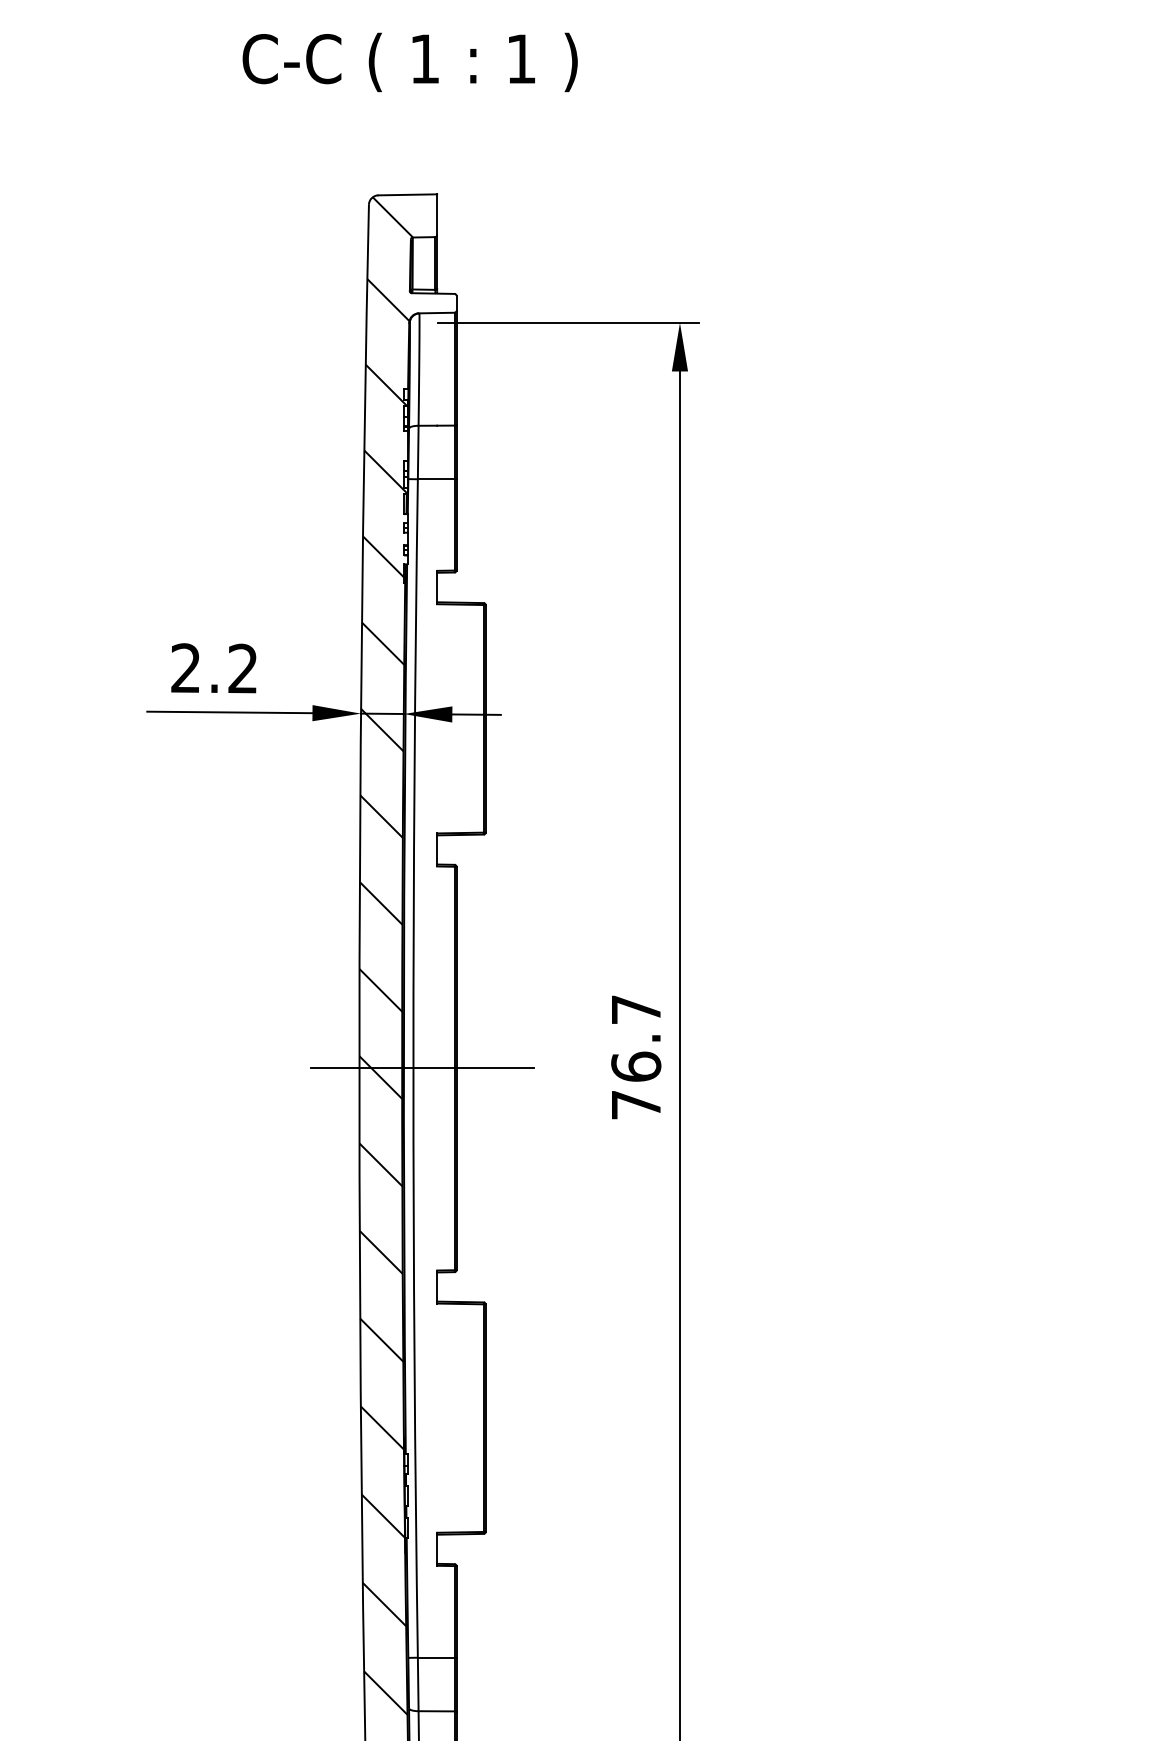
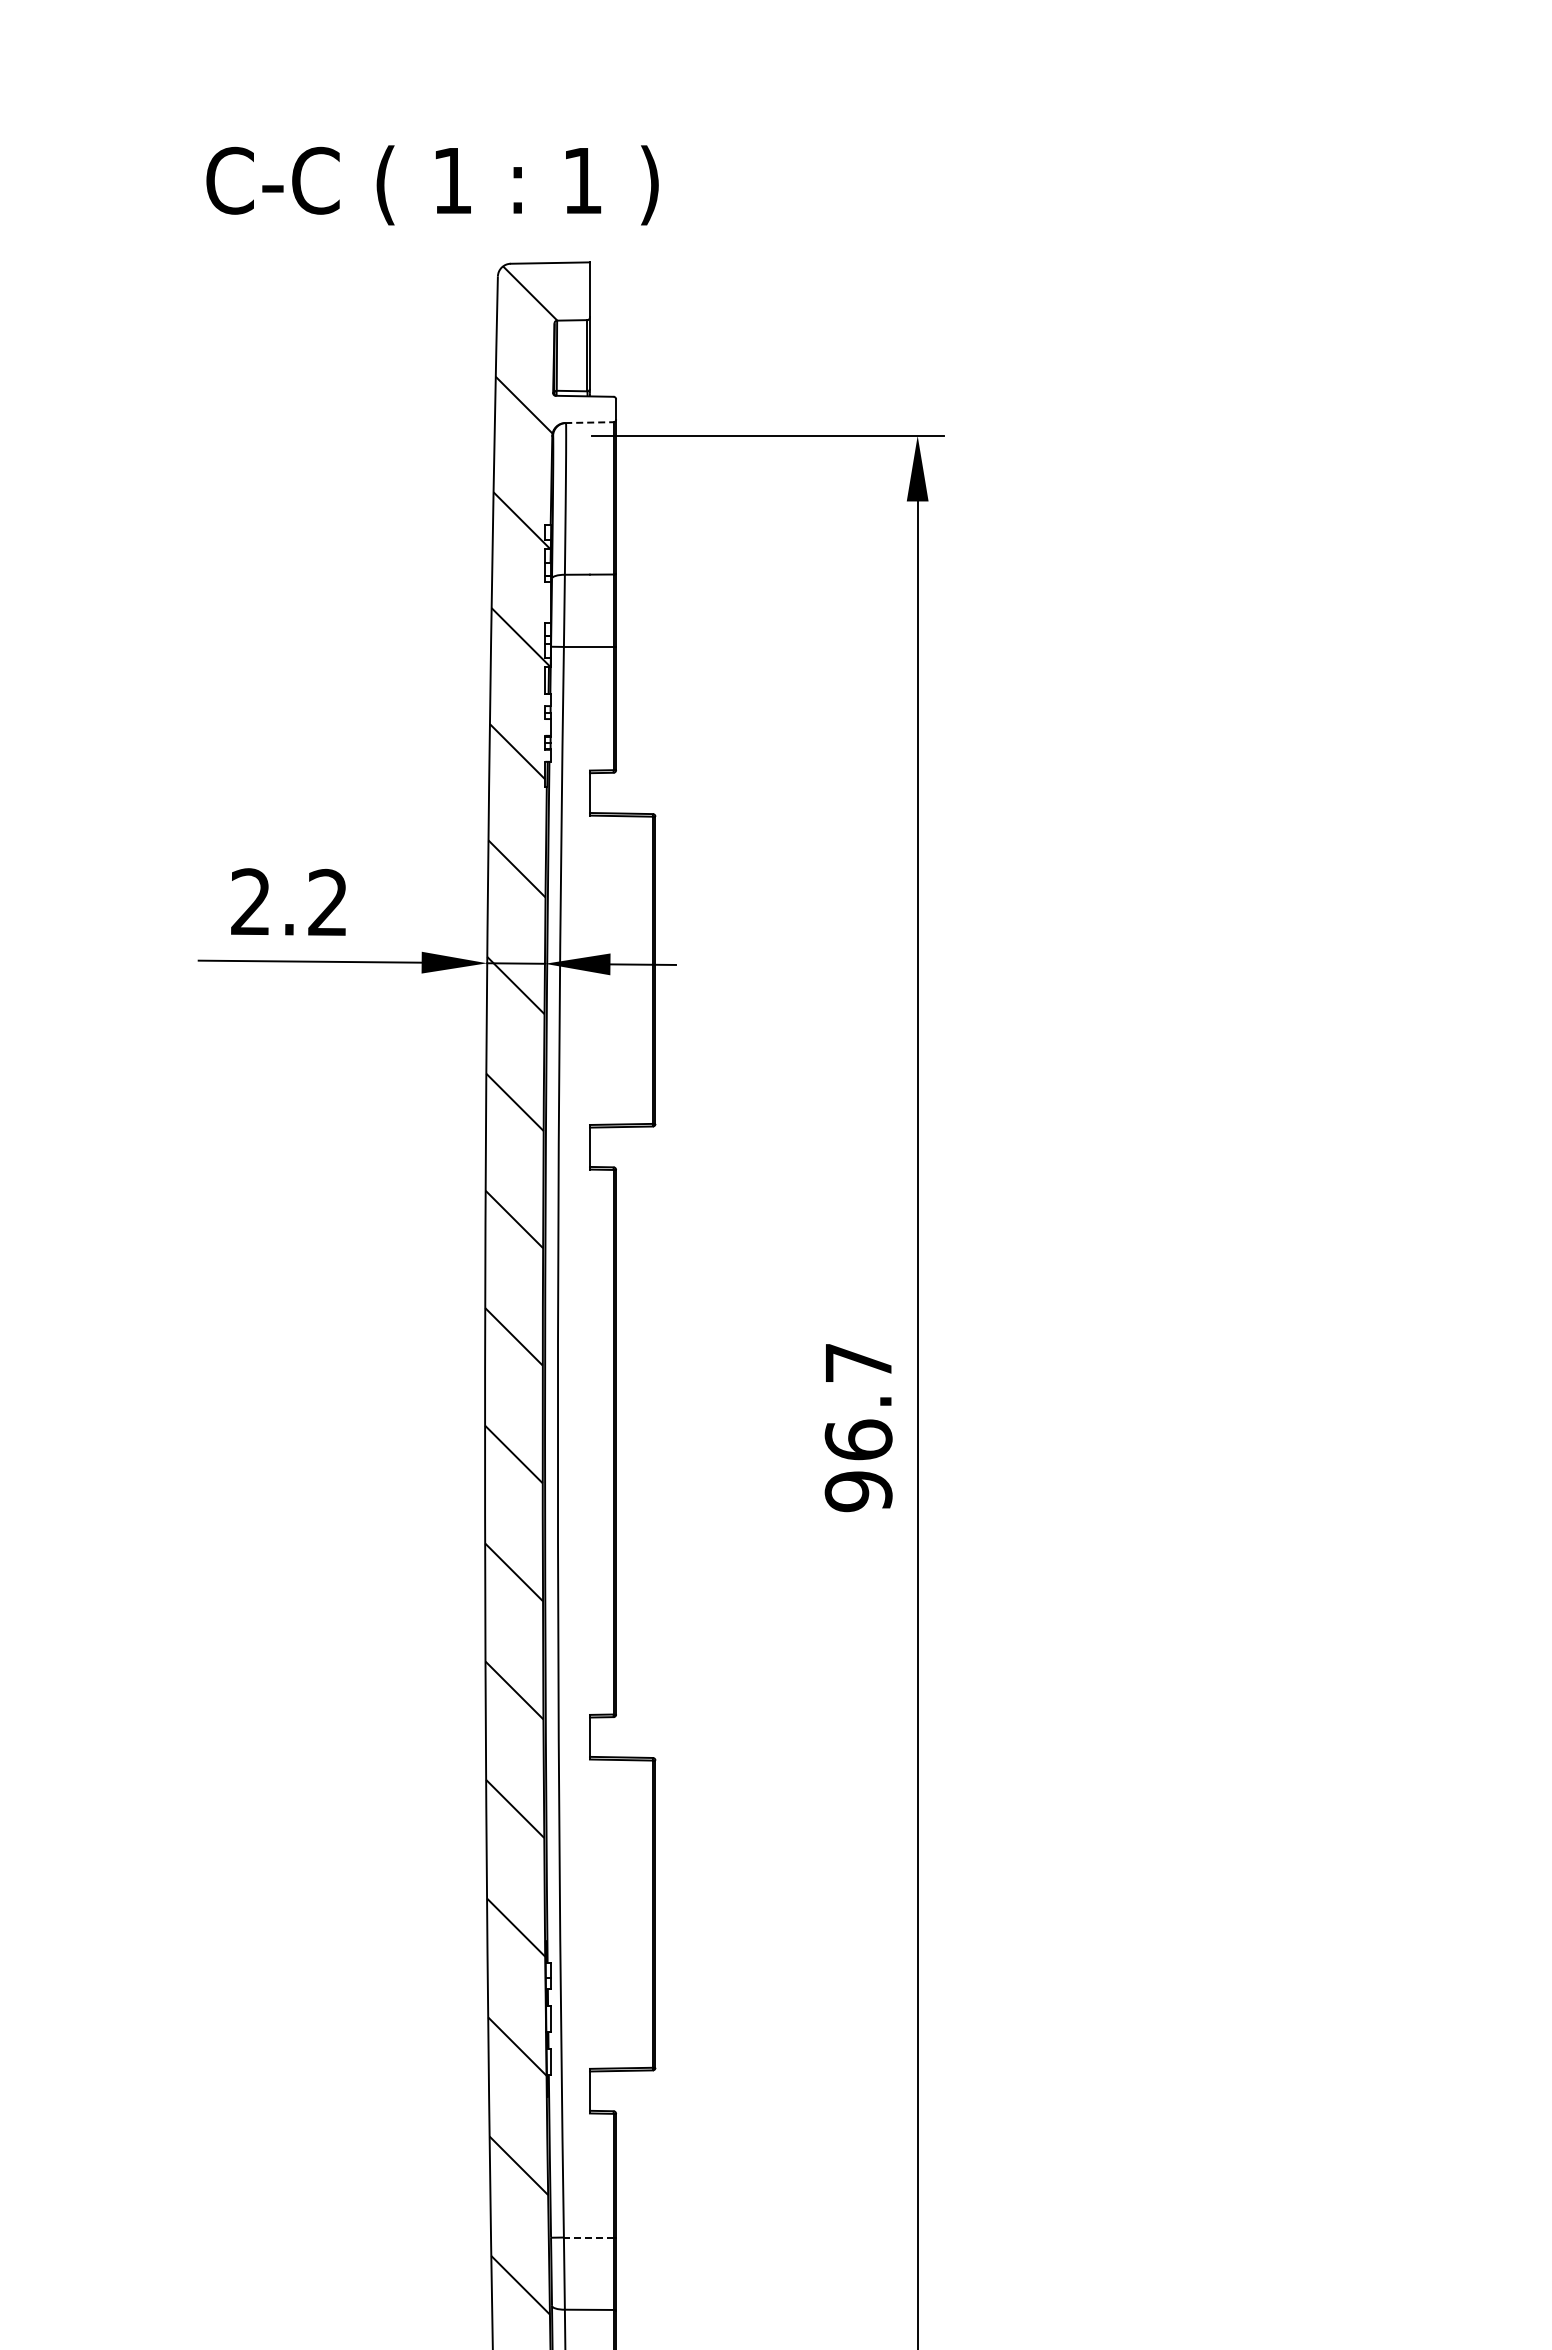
text: (410, 62) -> (432, 185), moved
line: (436, 312) -> (589, 422), solid -> dashed
line: (422, 1068) -> (570, 1442), removed
text: (636, 1104) -> (858, 1491), 76.7 -> 96.7
line: (436, 1657) -> (588, 2237), solid -> dashed

